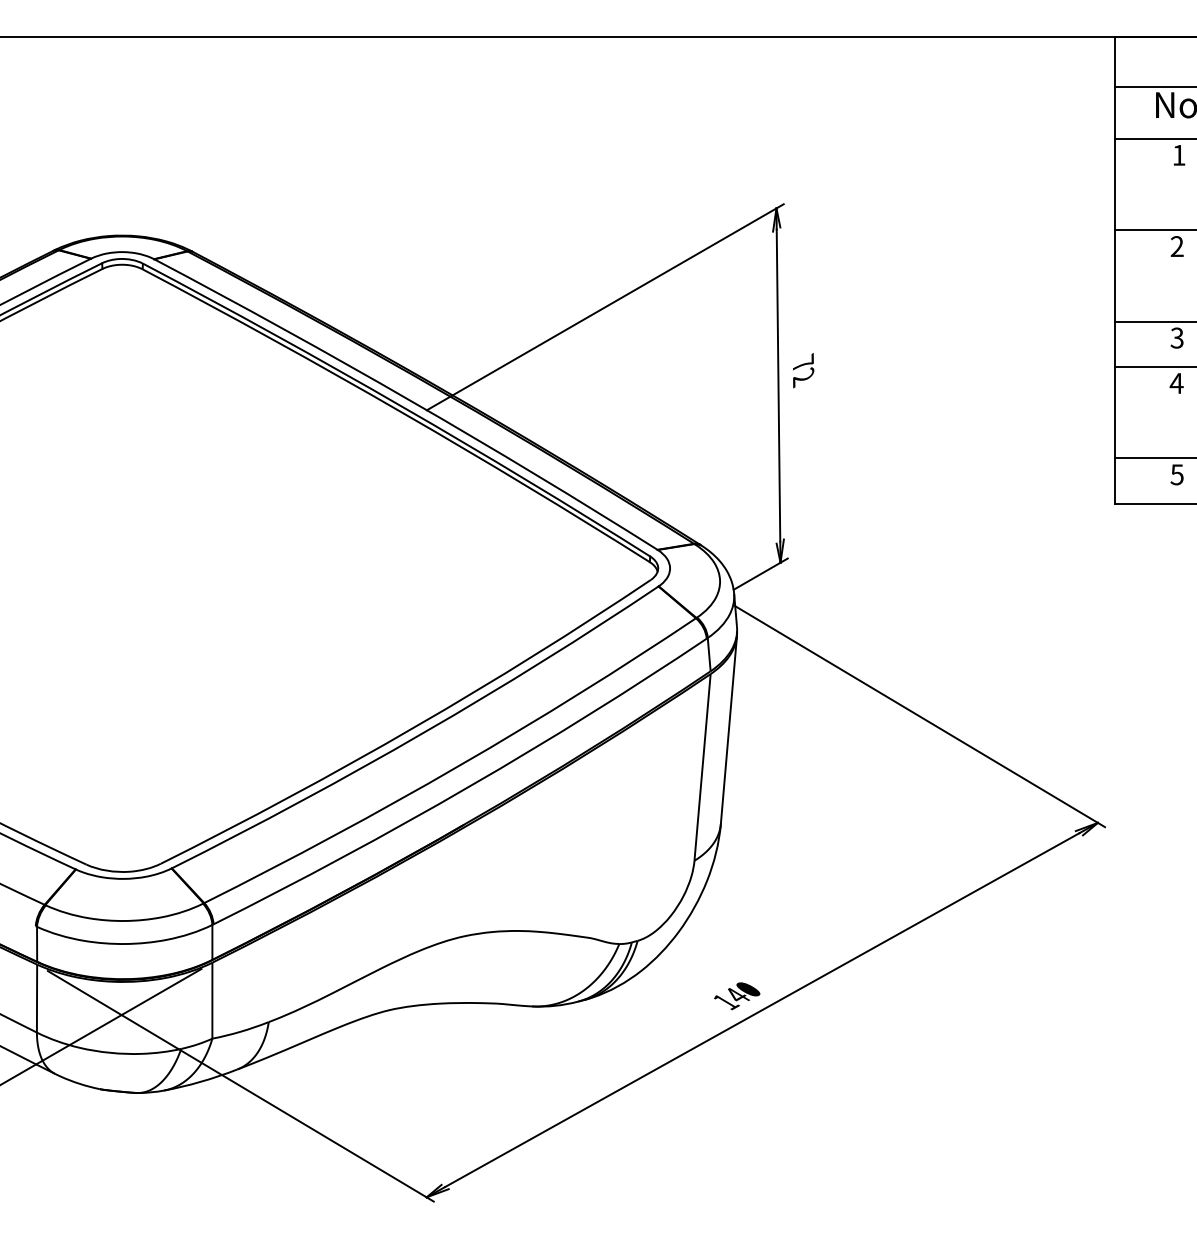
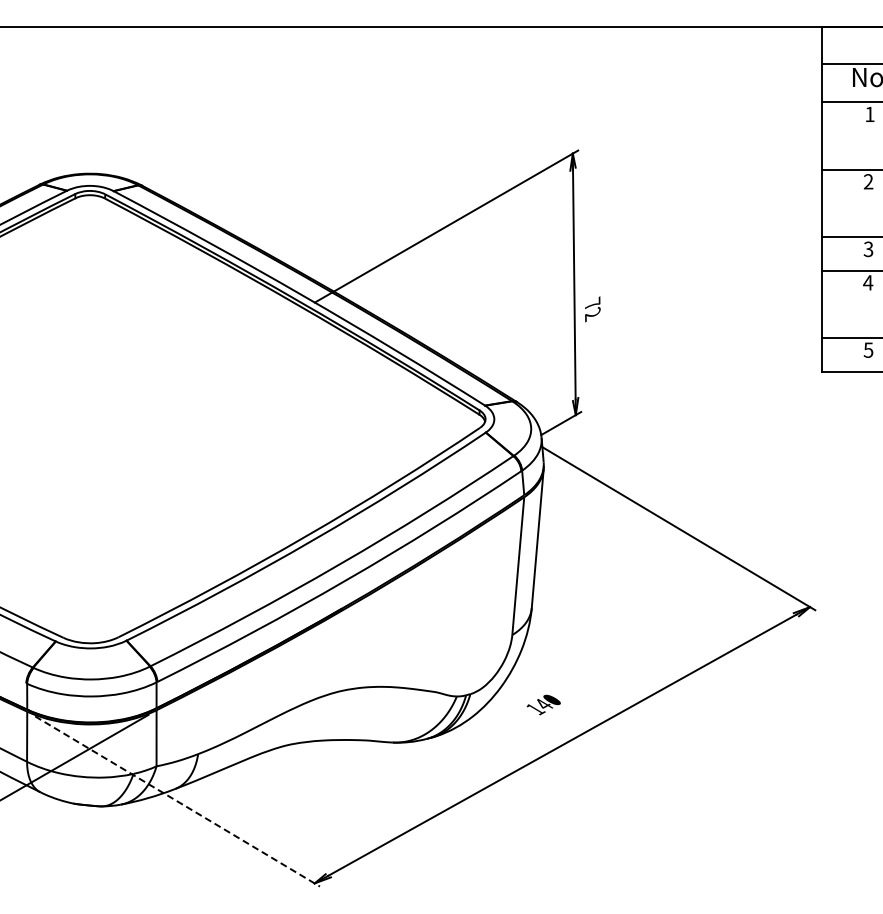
text: (803, 370) -> (592, 309), moved
text: (736, 995) -> (543, 704), moved
line: (240, 1086) -> (177, 801), solid -> dashed

